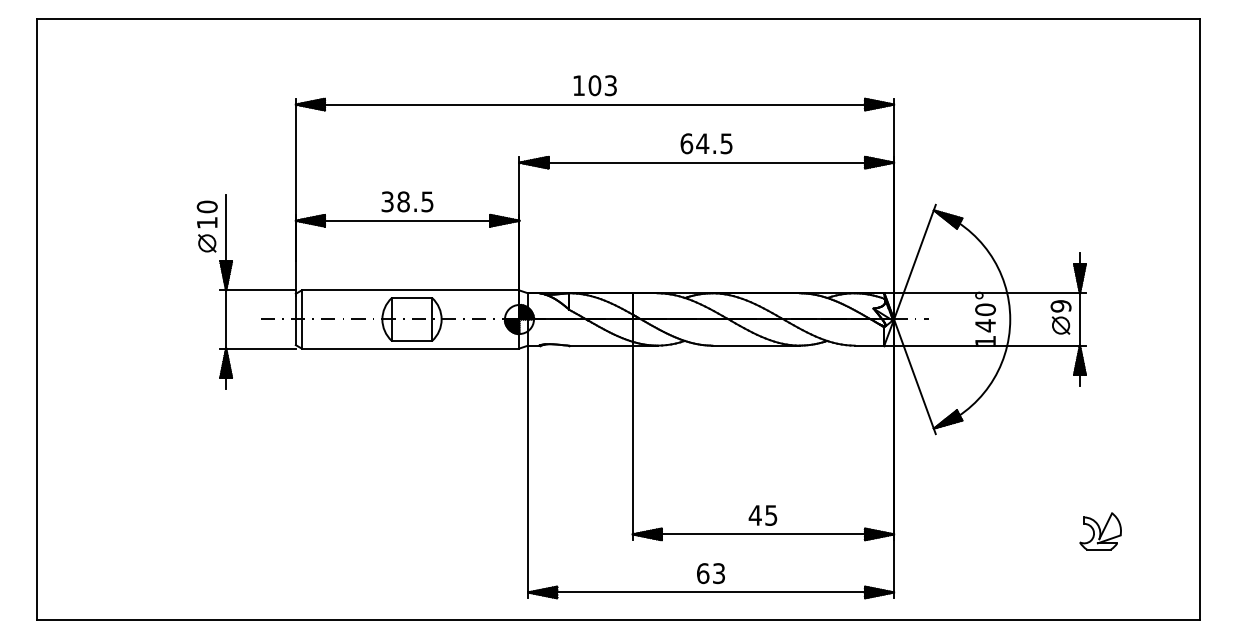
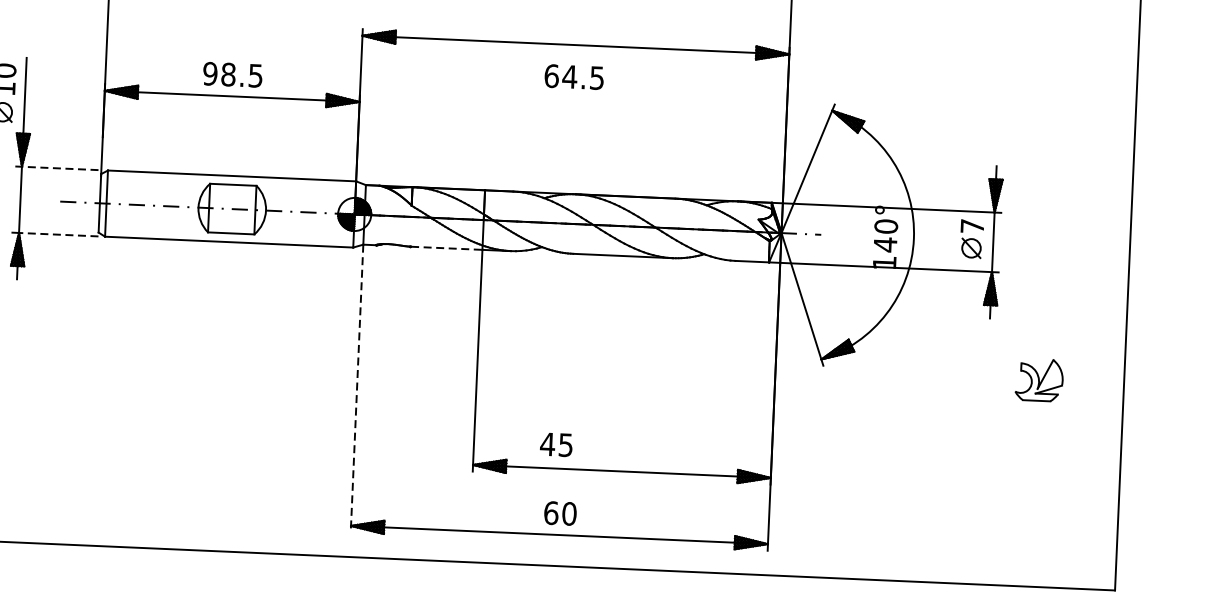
text: (706, 143) -> (574, 76), moved
text: (387, 201) -> (210, 73), 38.5 -> 98.5
line: (258, 290) -> (58, 168), solid -> dashed
text: (1060, 306) -> (971, 226), 9 -> 7
line: (601, 345) -> (446, 248), solid -> dashed
line: (261, 348) -> (59, 234), solid -> dashed
line: (528, 472) -> (357, 389), solid -> dashed
text: (762, 515) -> (555, 444), moved
part: (1100, 531) -> (1039, 380), moved
text: (718, 573) -> (568, 513), 63 -> 60

